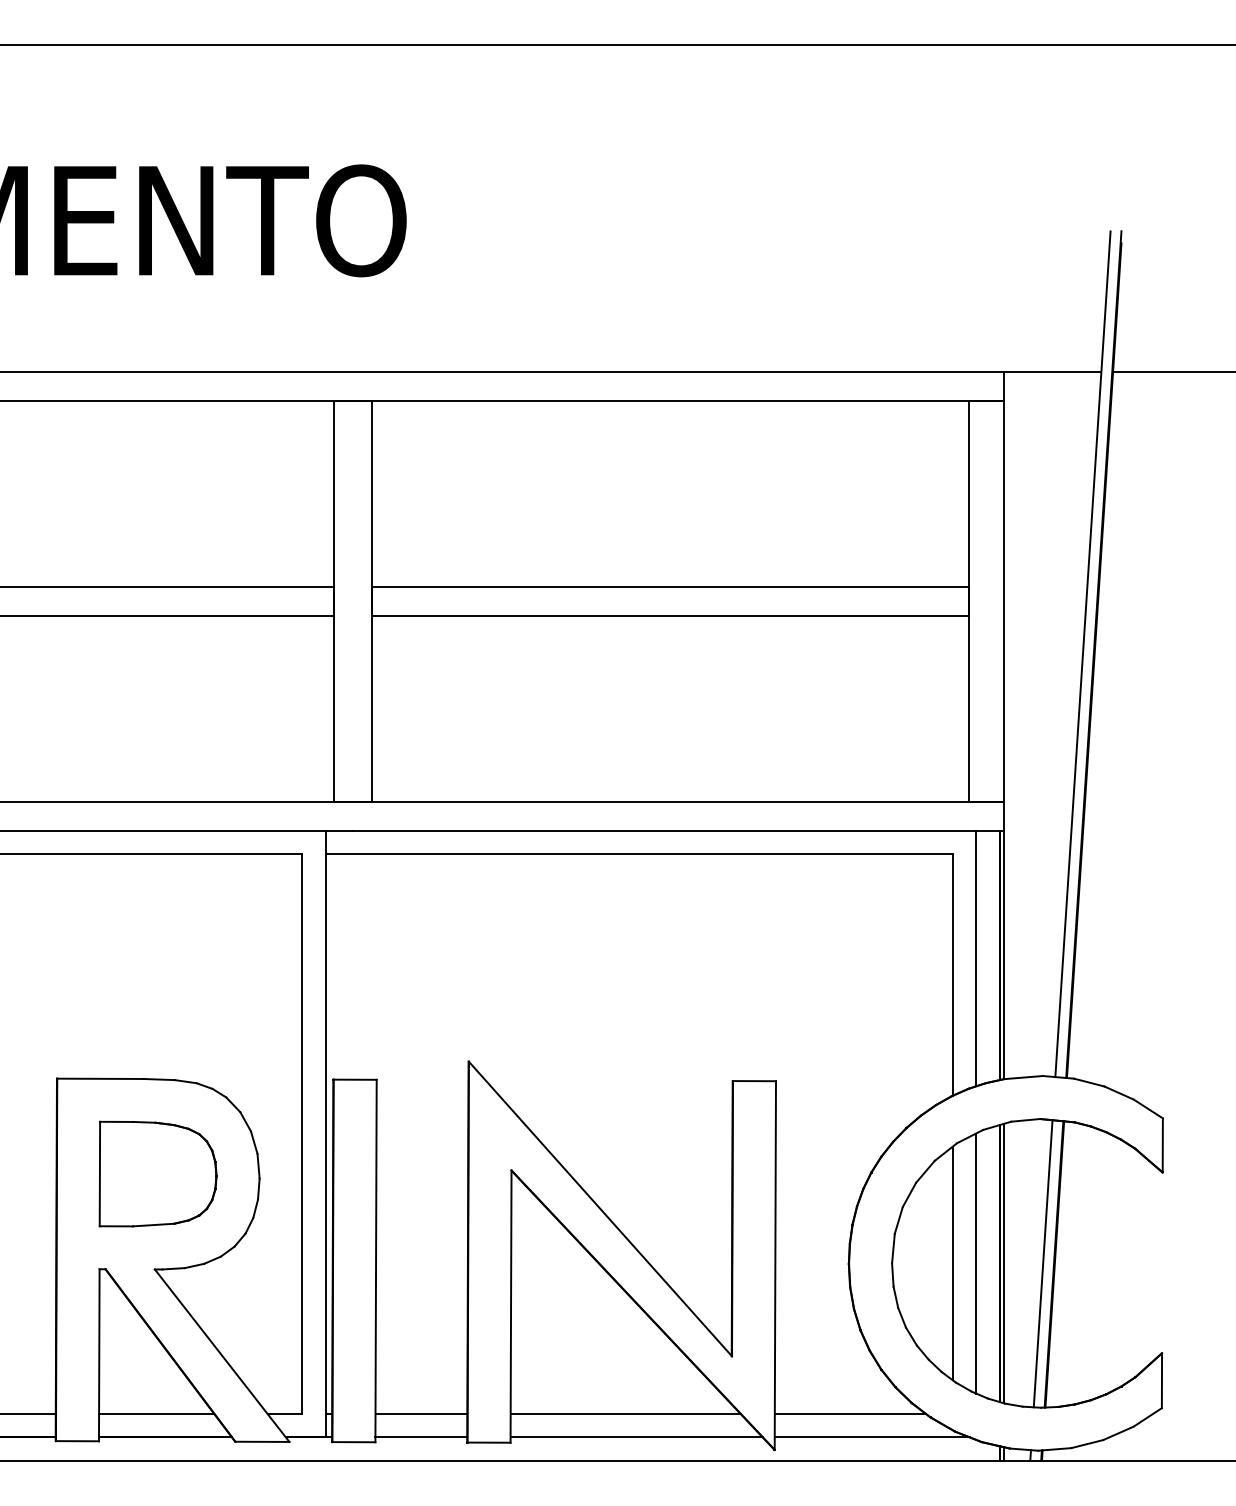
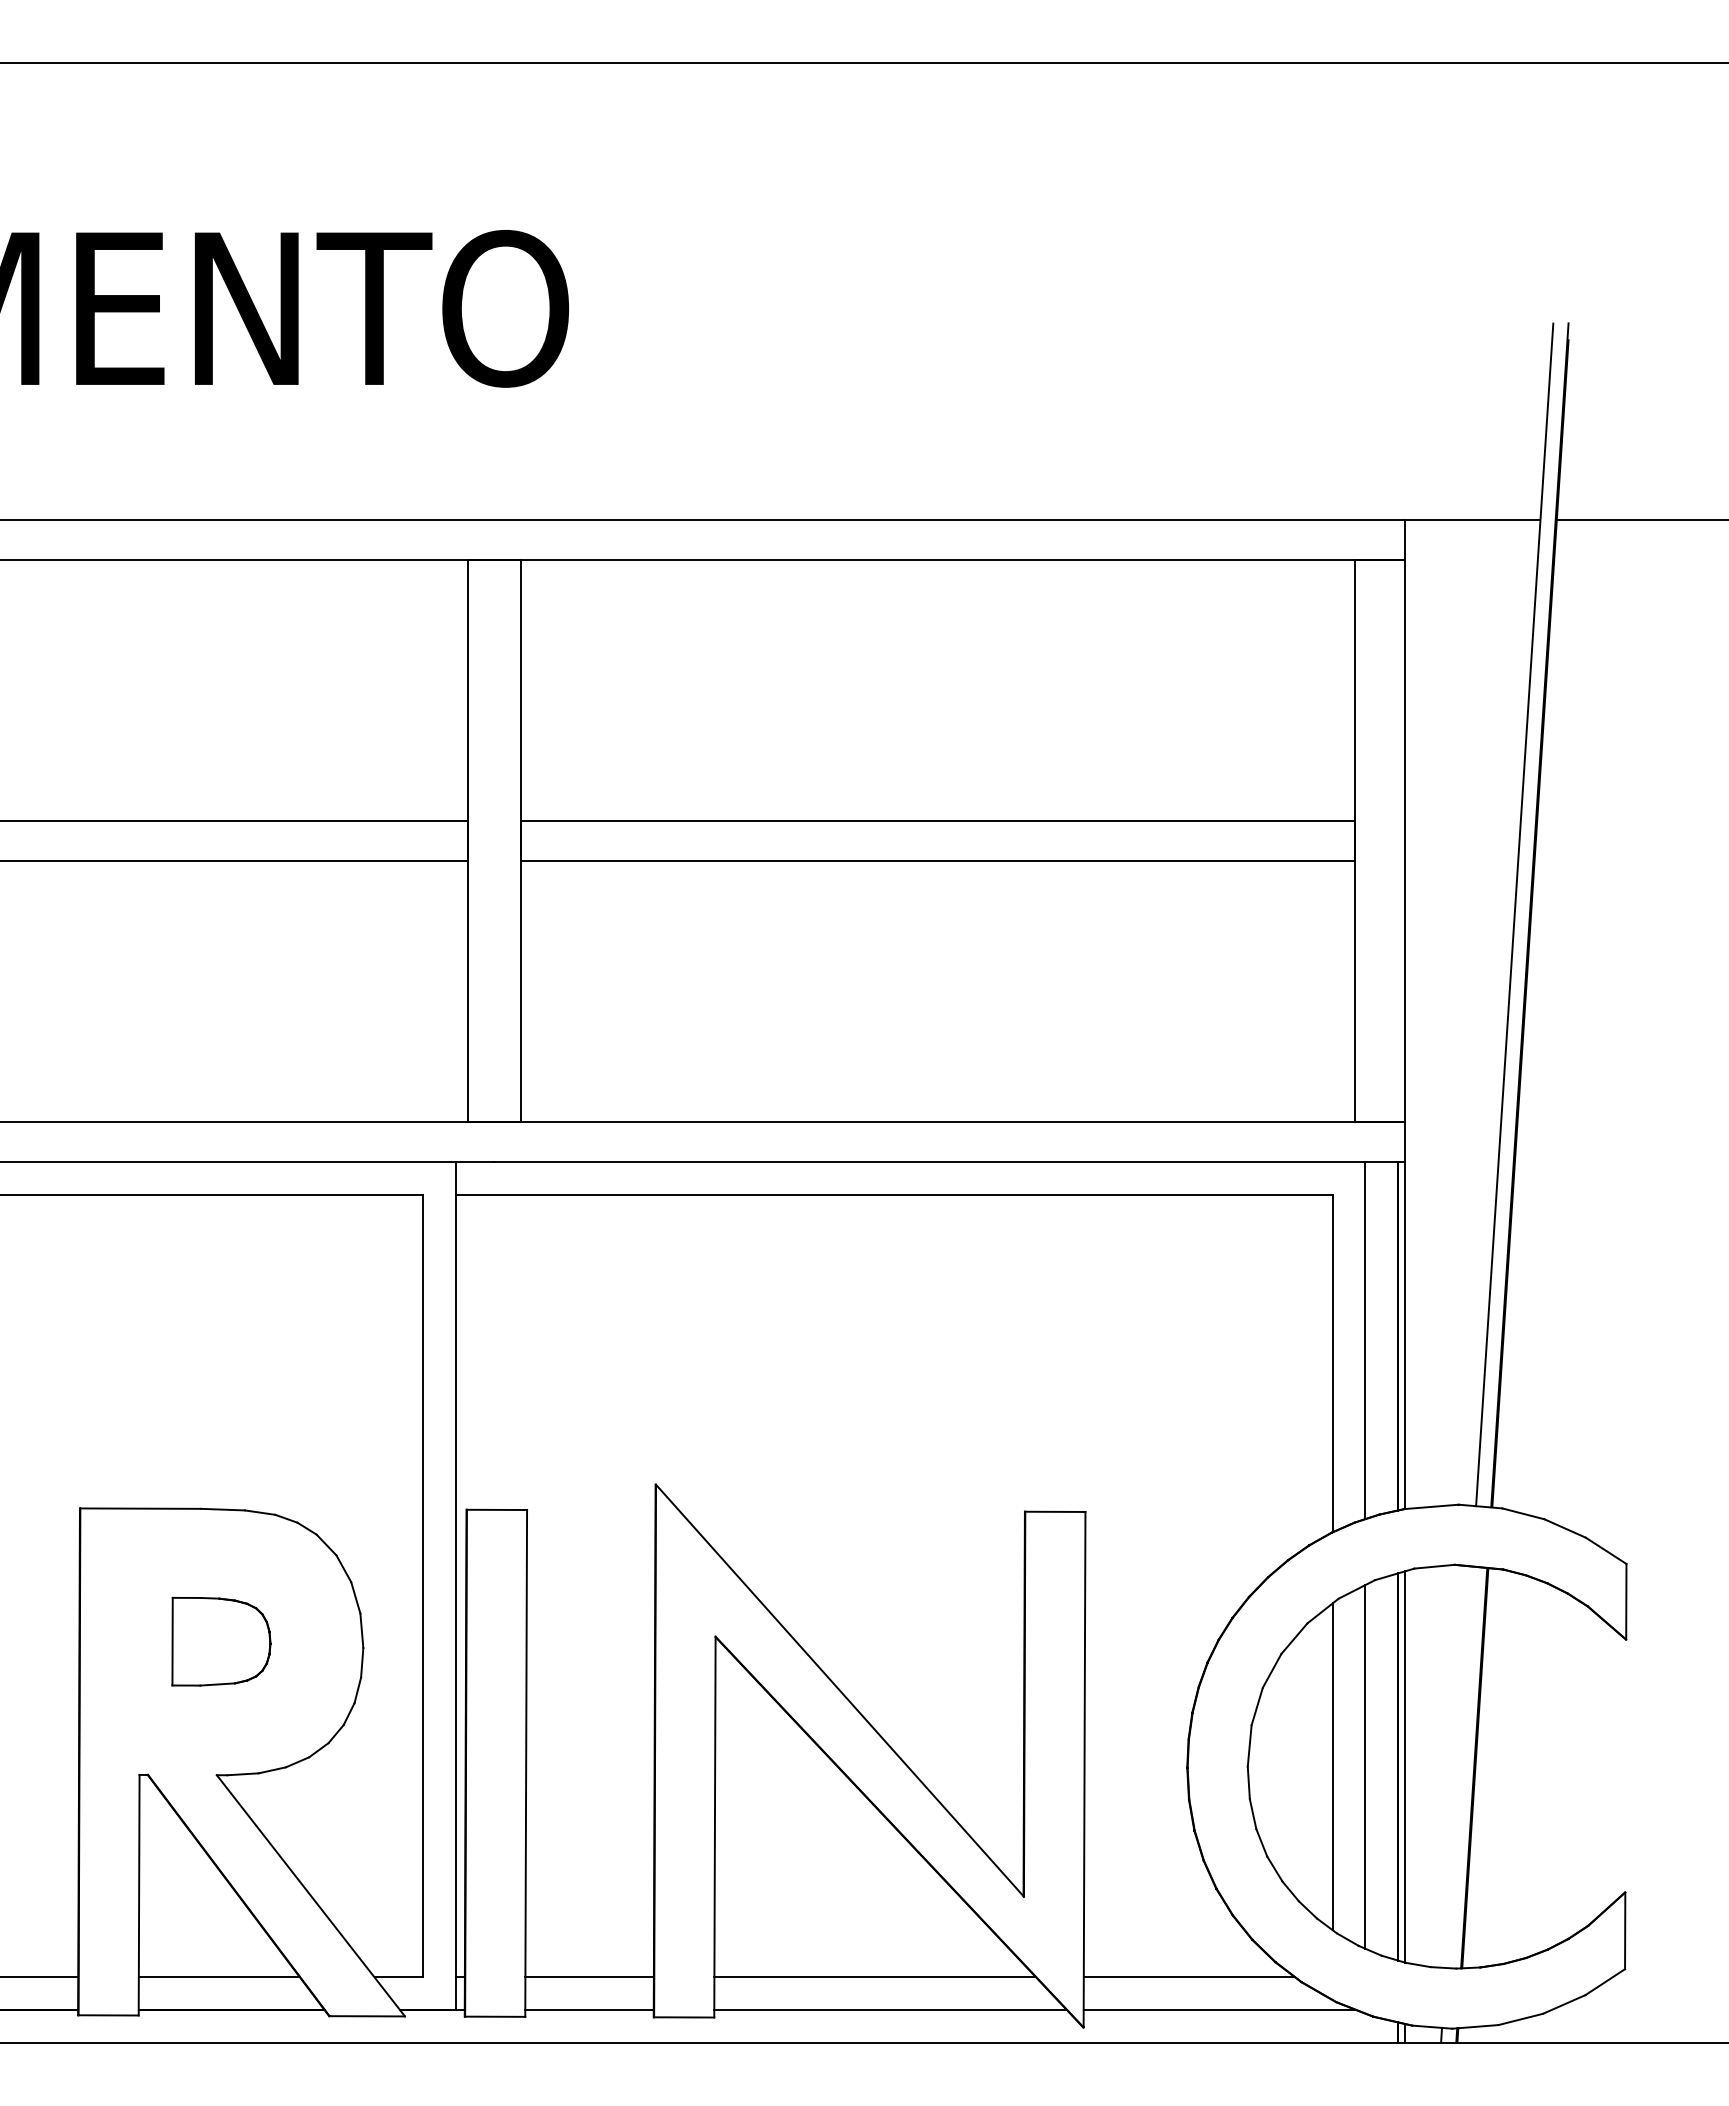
part: (158, 1173) -> (221, 1641), size x0.6
line: (1042, 1263) -> (1458, 1766), removed

